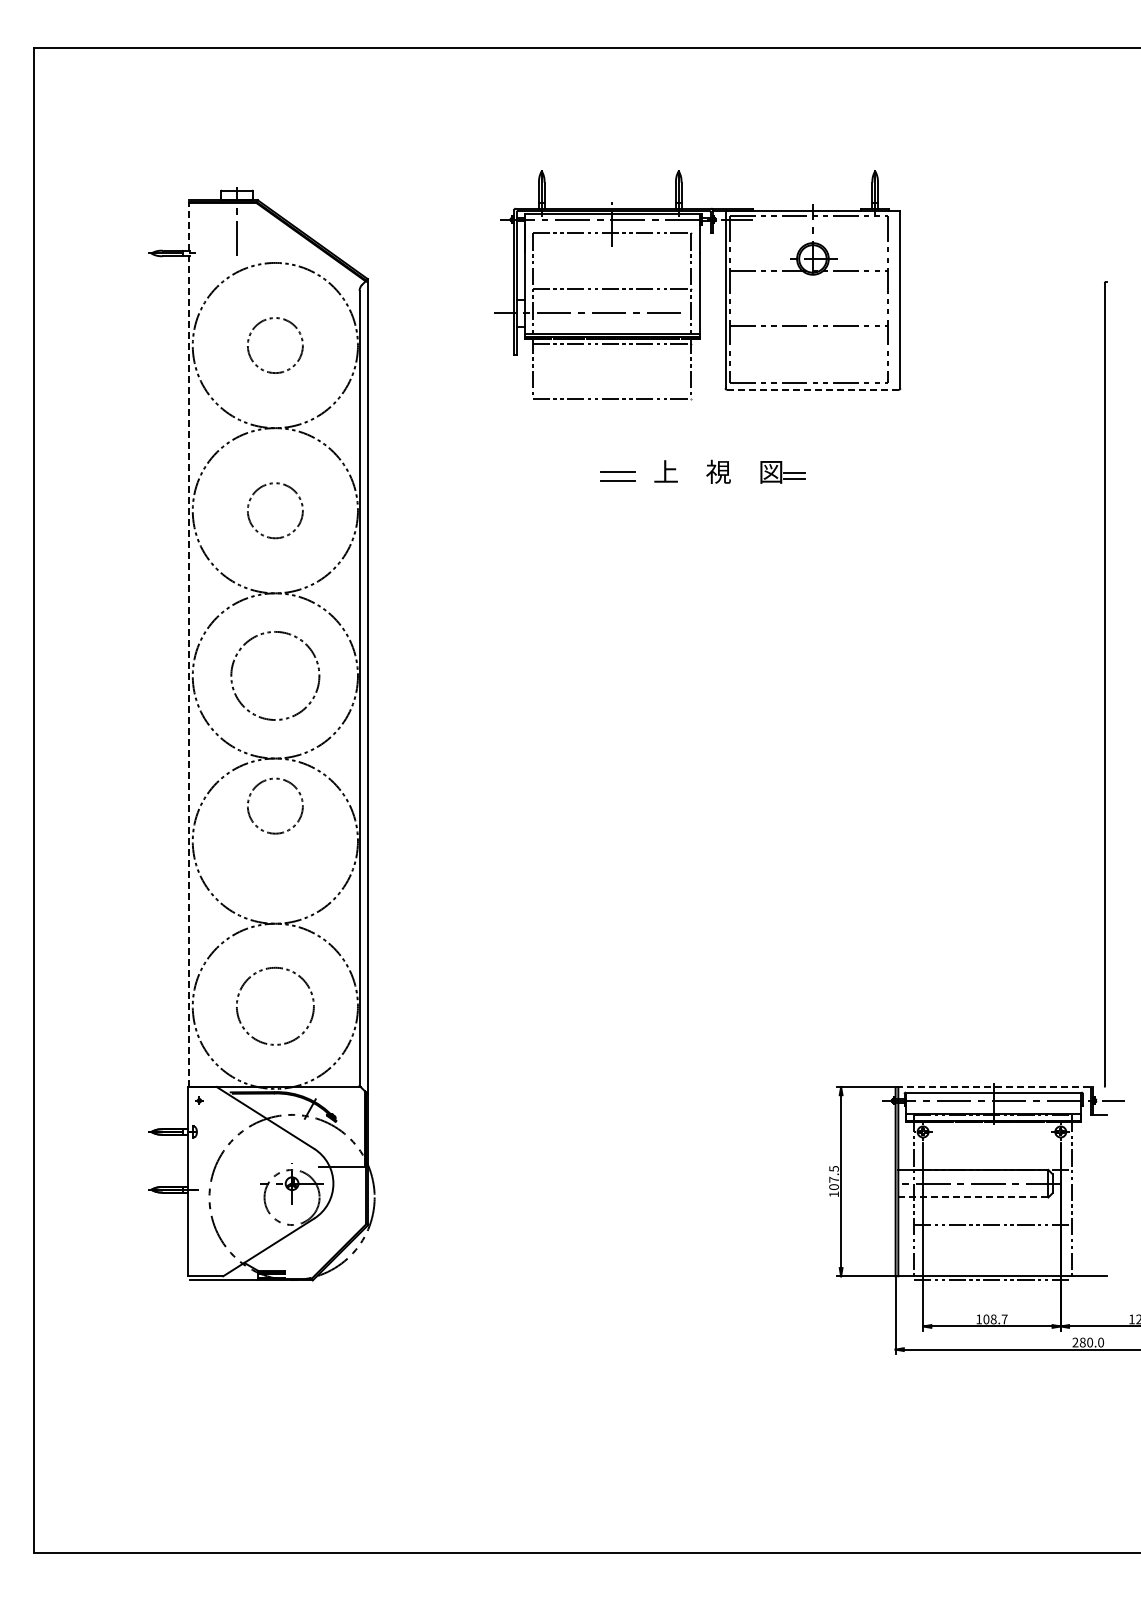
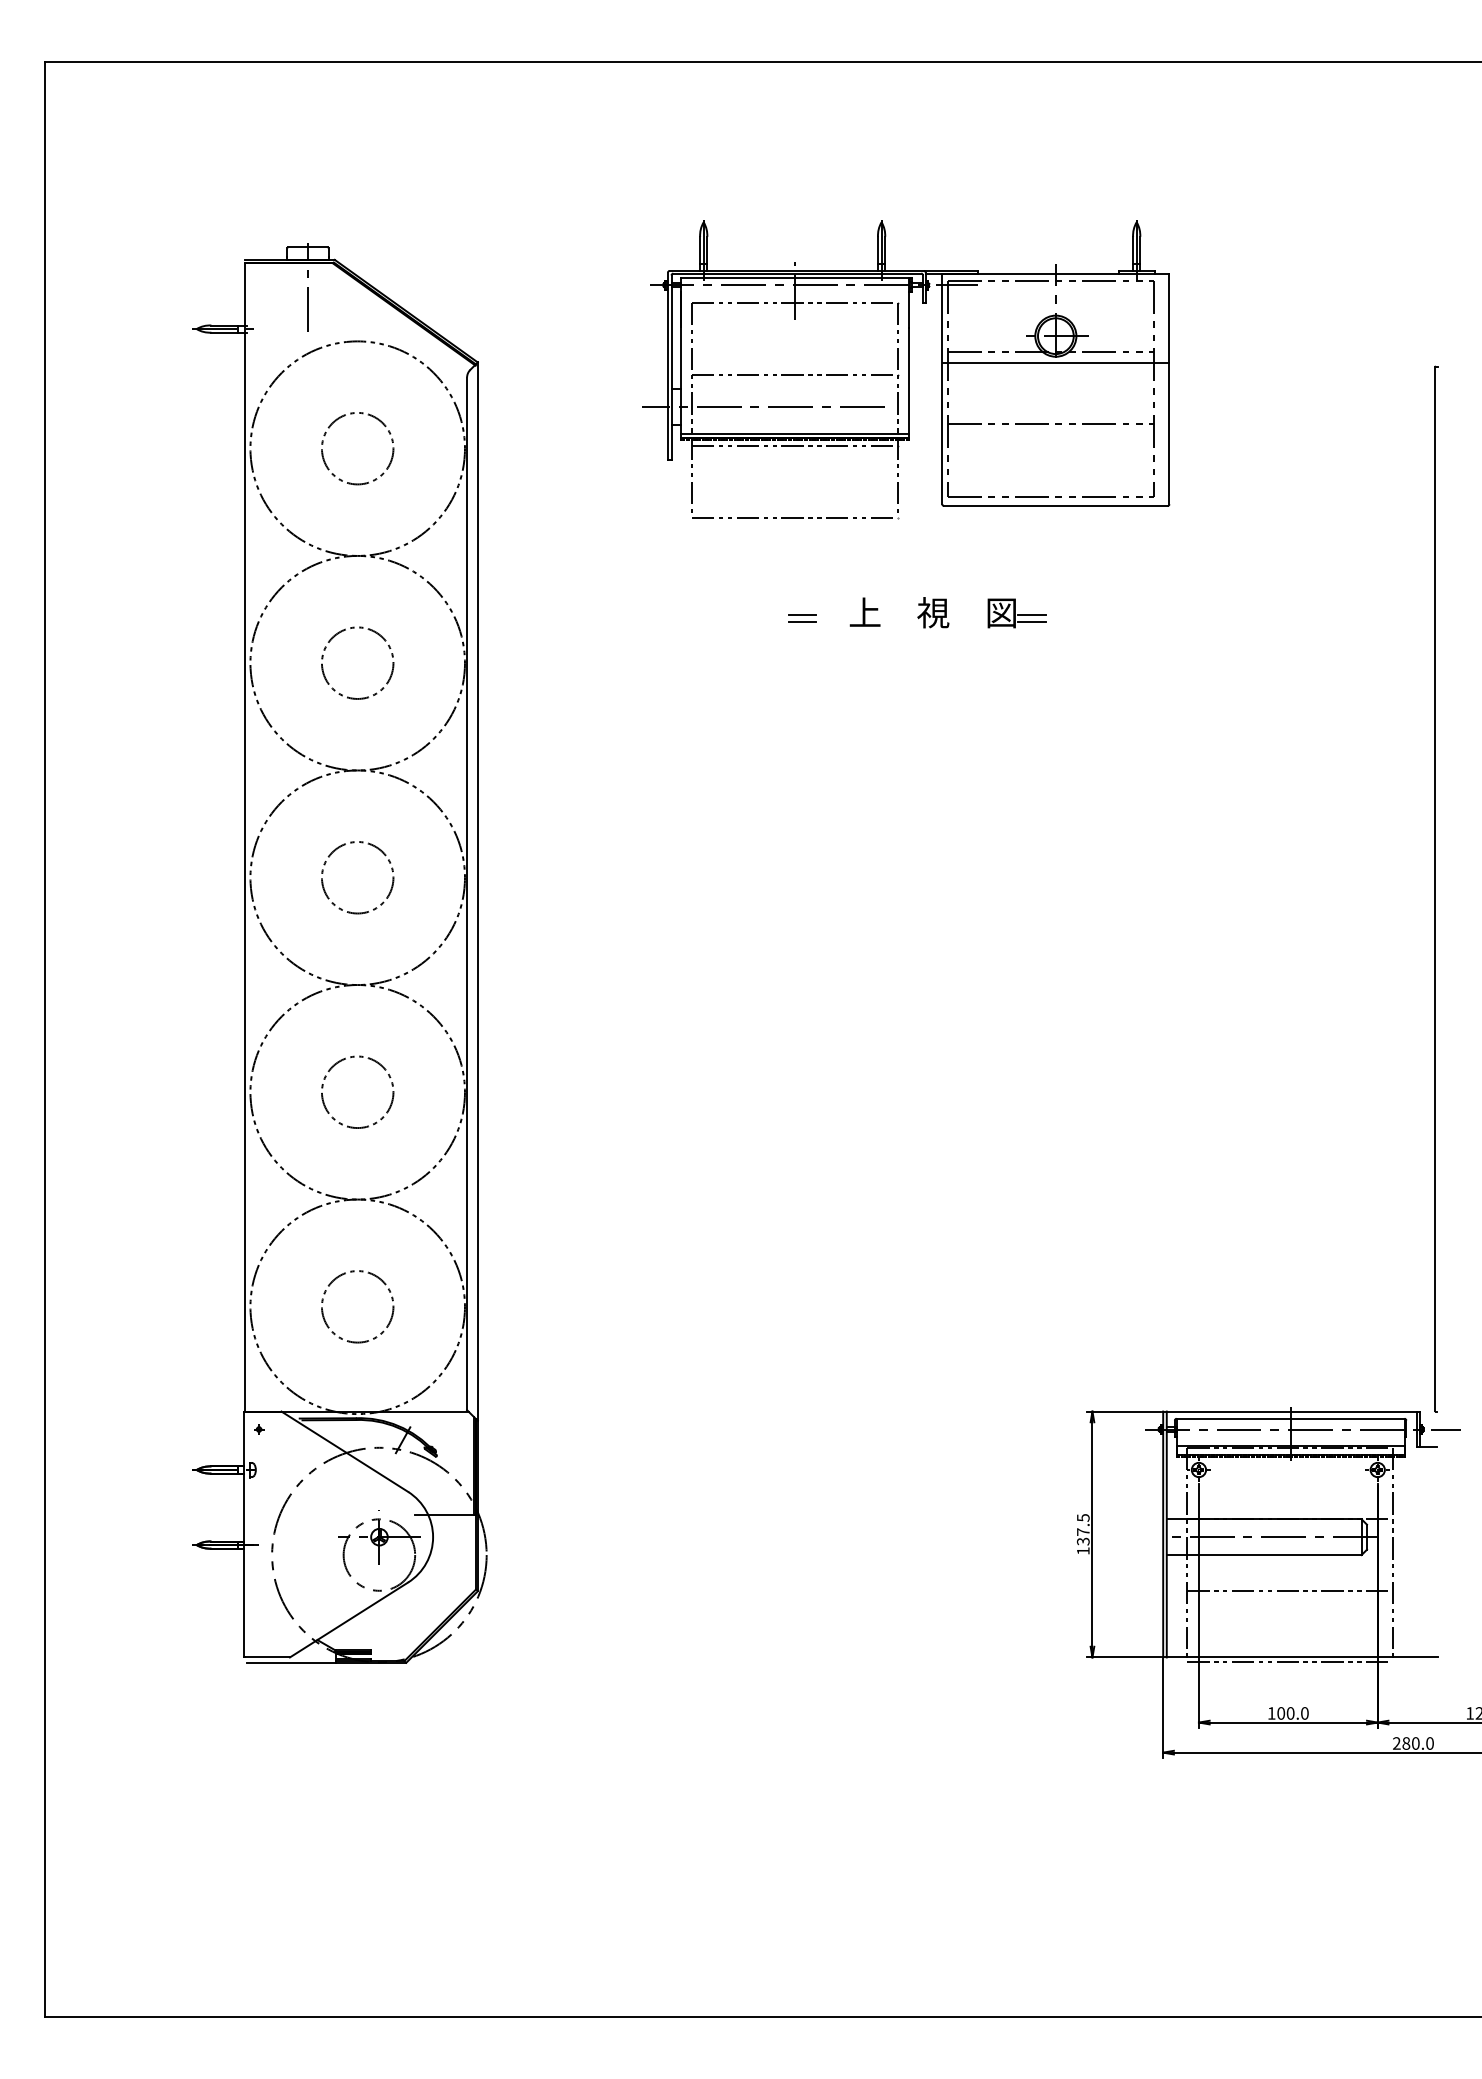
line: (812, 279) -> (1055, 362), added
line: (812, 389) -> (1055, 505), dashed -> solid
part: (617, 475) -> (802, 617), size x0.62
line: (188, 644) -> (244, 836), dashed -> solid
circle: (274, 675) -> (356, 877), size x0.62
circle: (275, 805) -> (357, 1091), moved
circle: (274, 1005) -> (356, 1305), size x0.71
line: (994, 1086) -> (1291, 1410), dashed -> solid
text: (833, 1187) -> (1082, 1542), 107.5 -> 137.5
line: (972, 1197) -> (1263, 1555), dashed -> solid
text: (998, 1319) -> (1296, 1713), 108.7 -> 100.0

